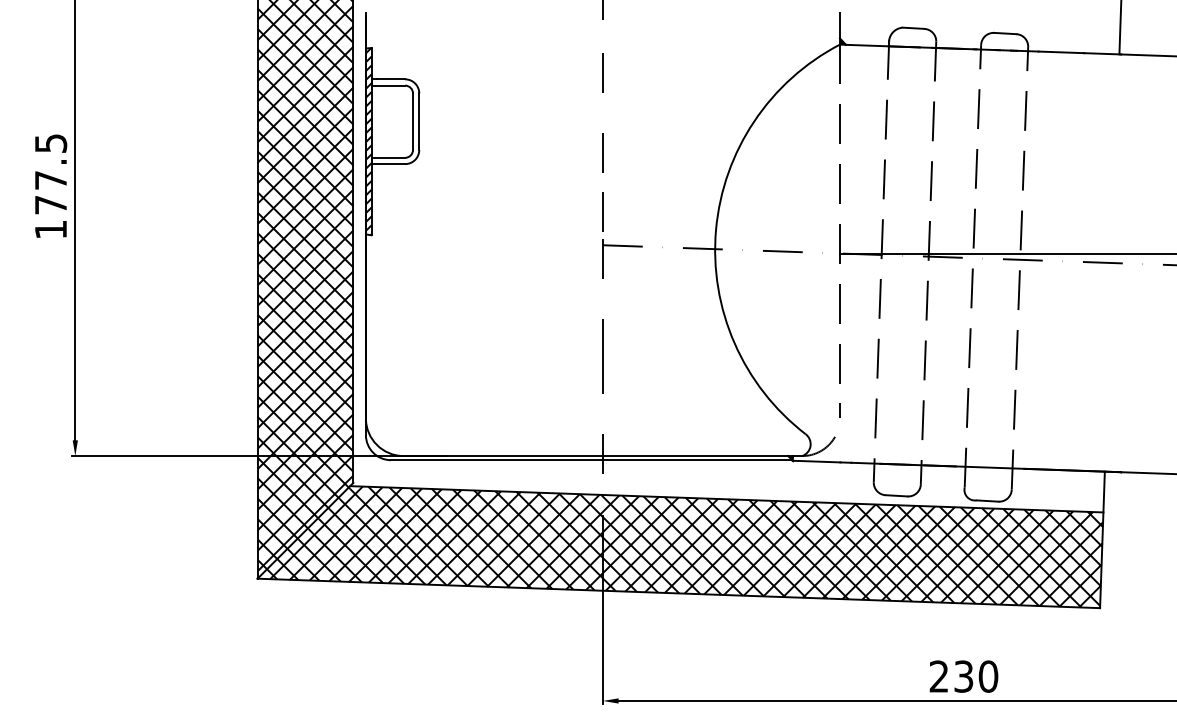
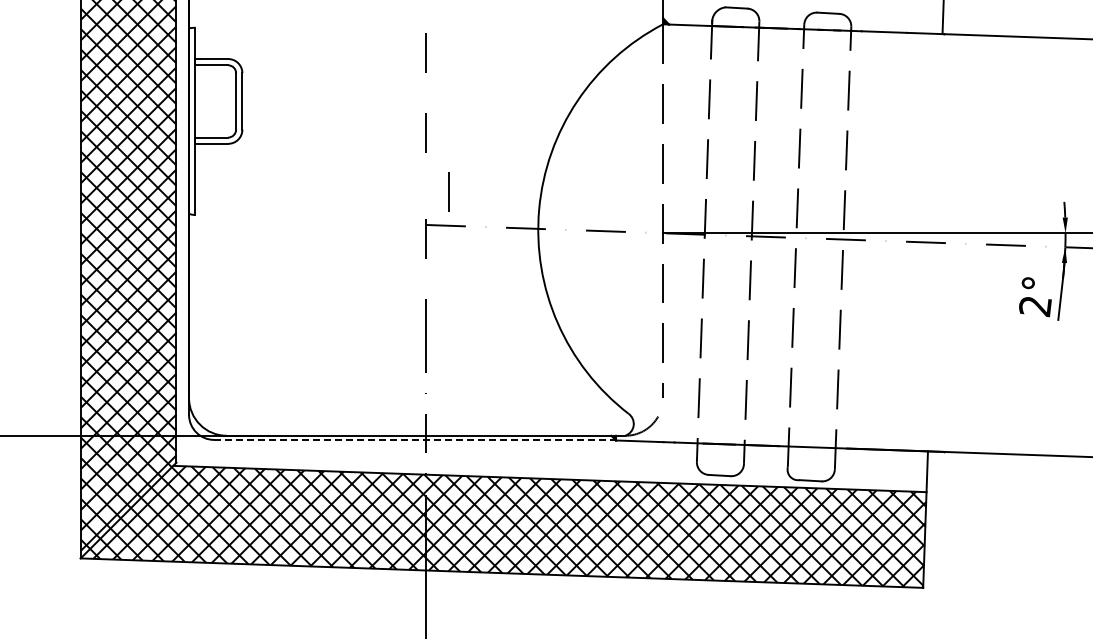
hatch: (368, 141) -> (191, 121), removed
line: (602, 211) -> (448, 191), moved
line: (591, 460) -> (414, 440), solid -> dashed

